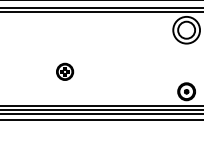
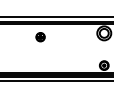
part: (64, 72) -> (40, 37), moved

